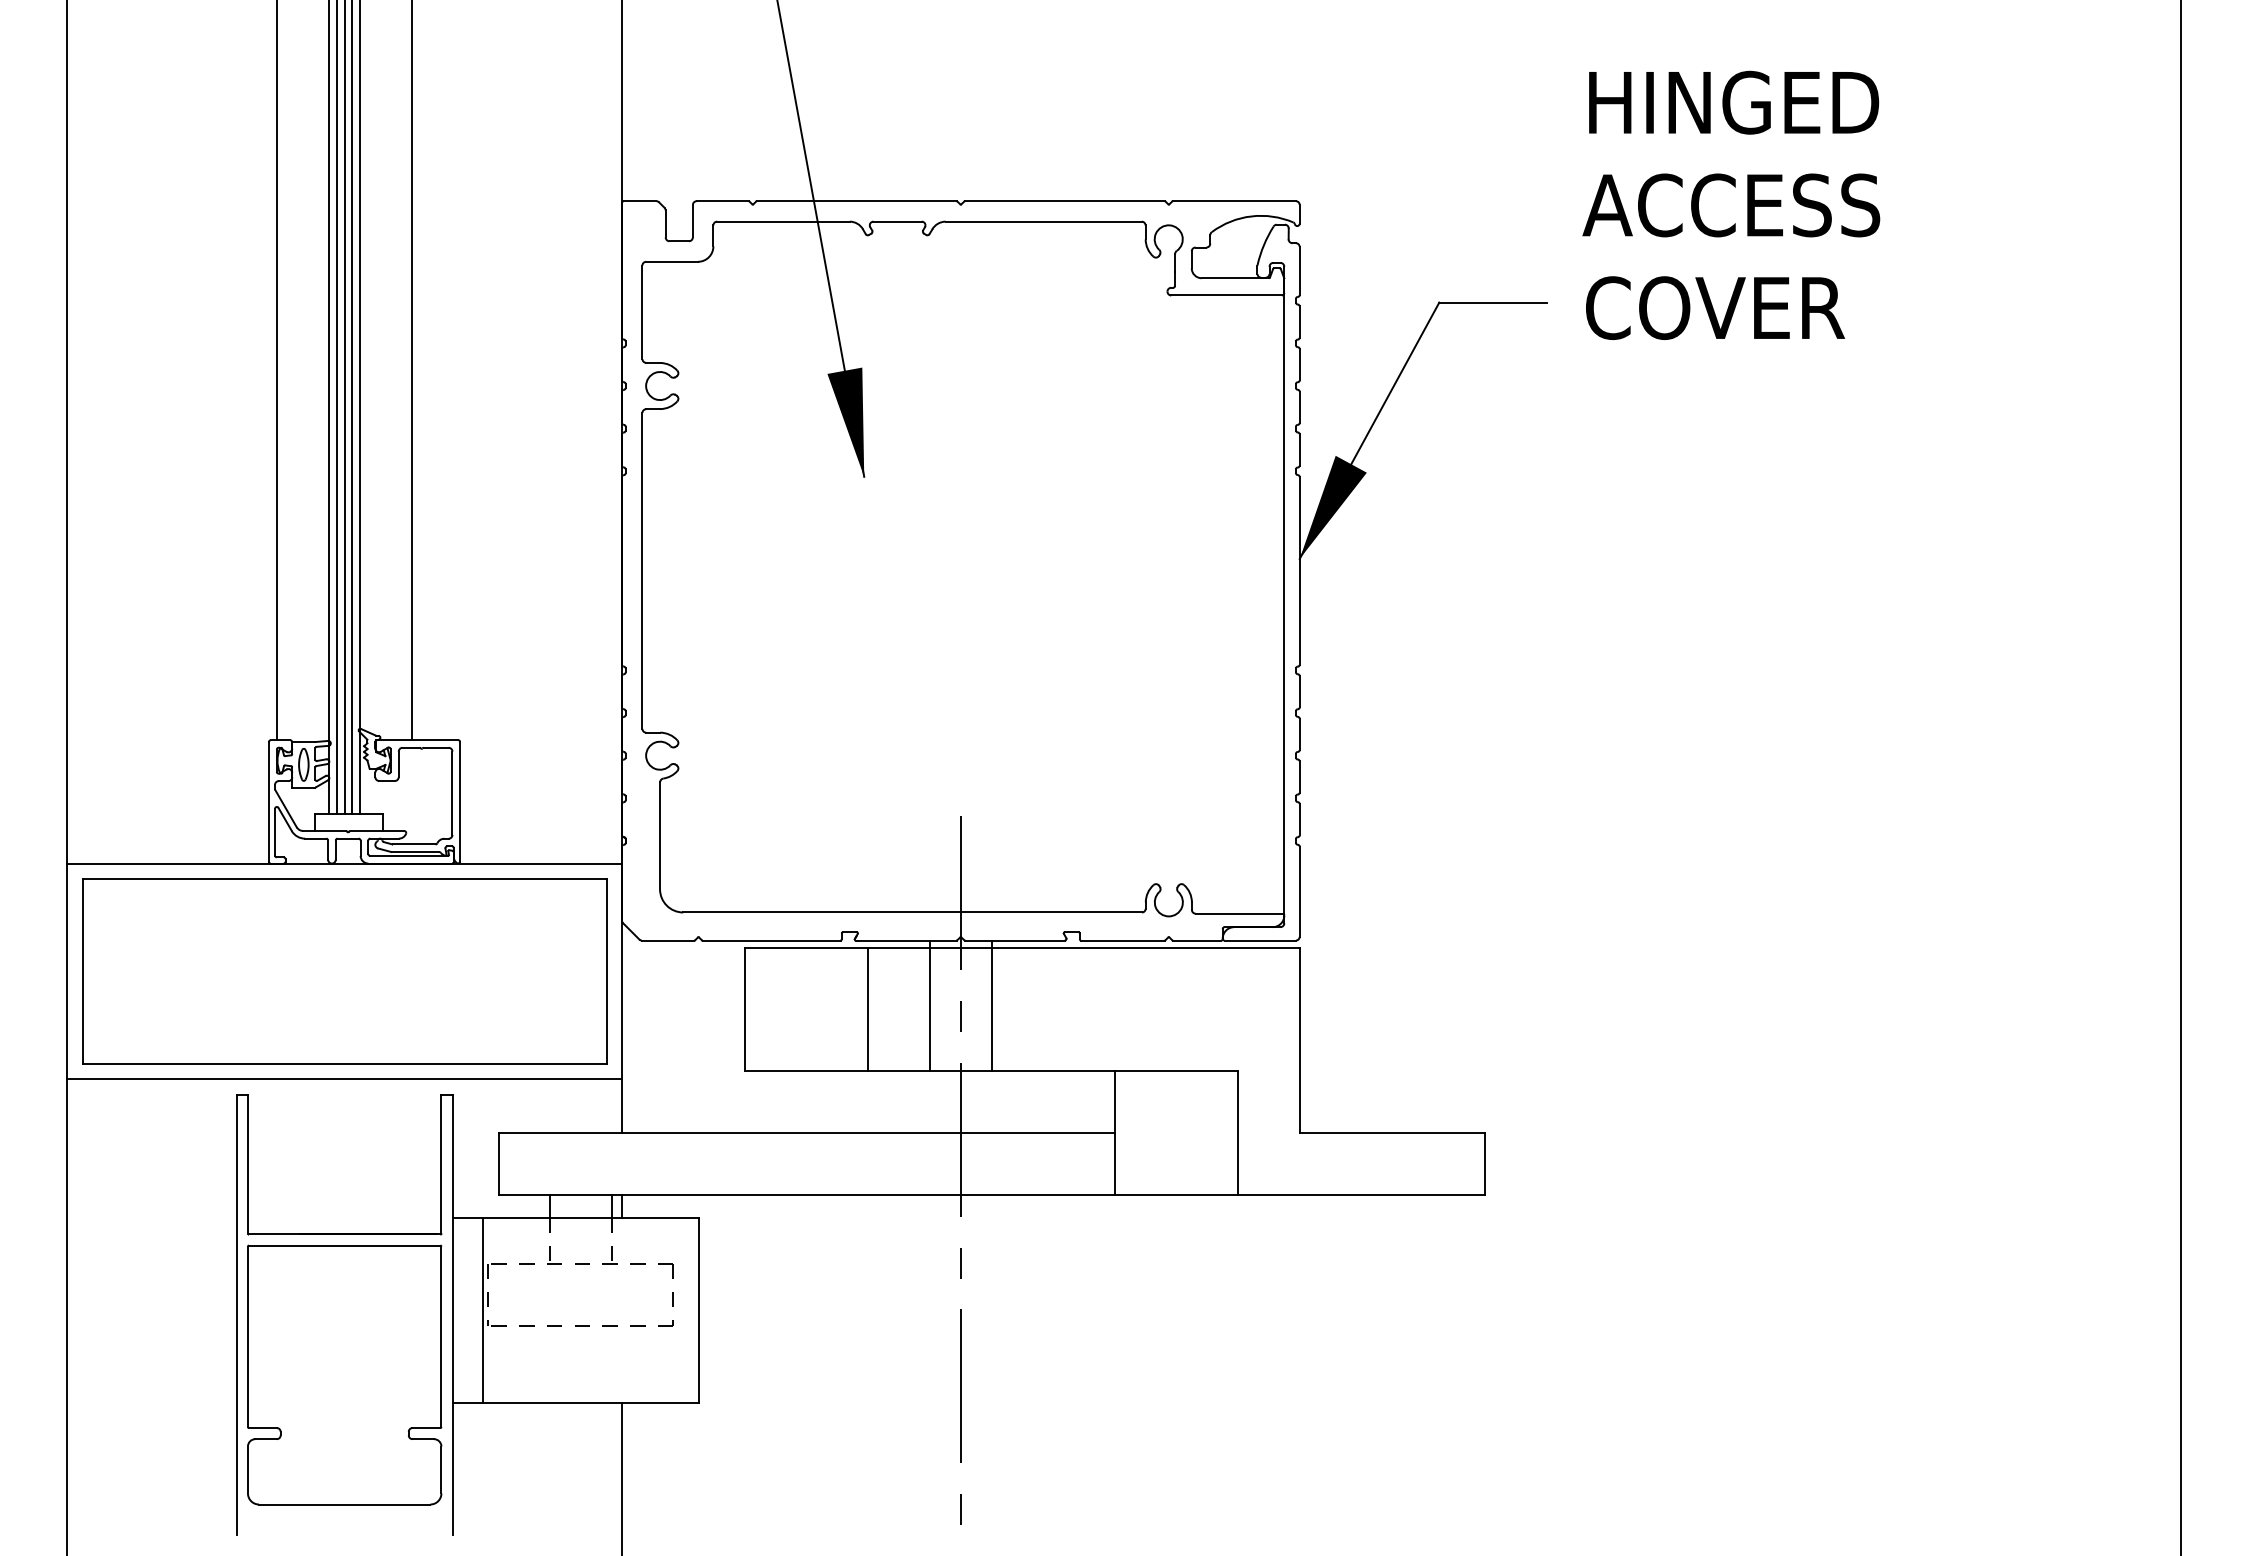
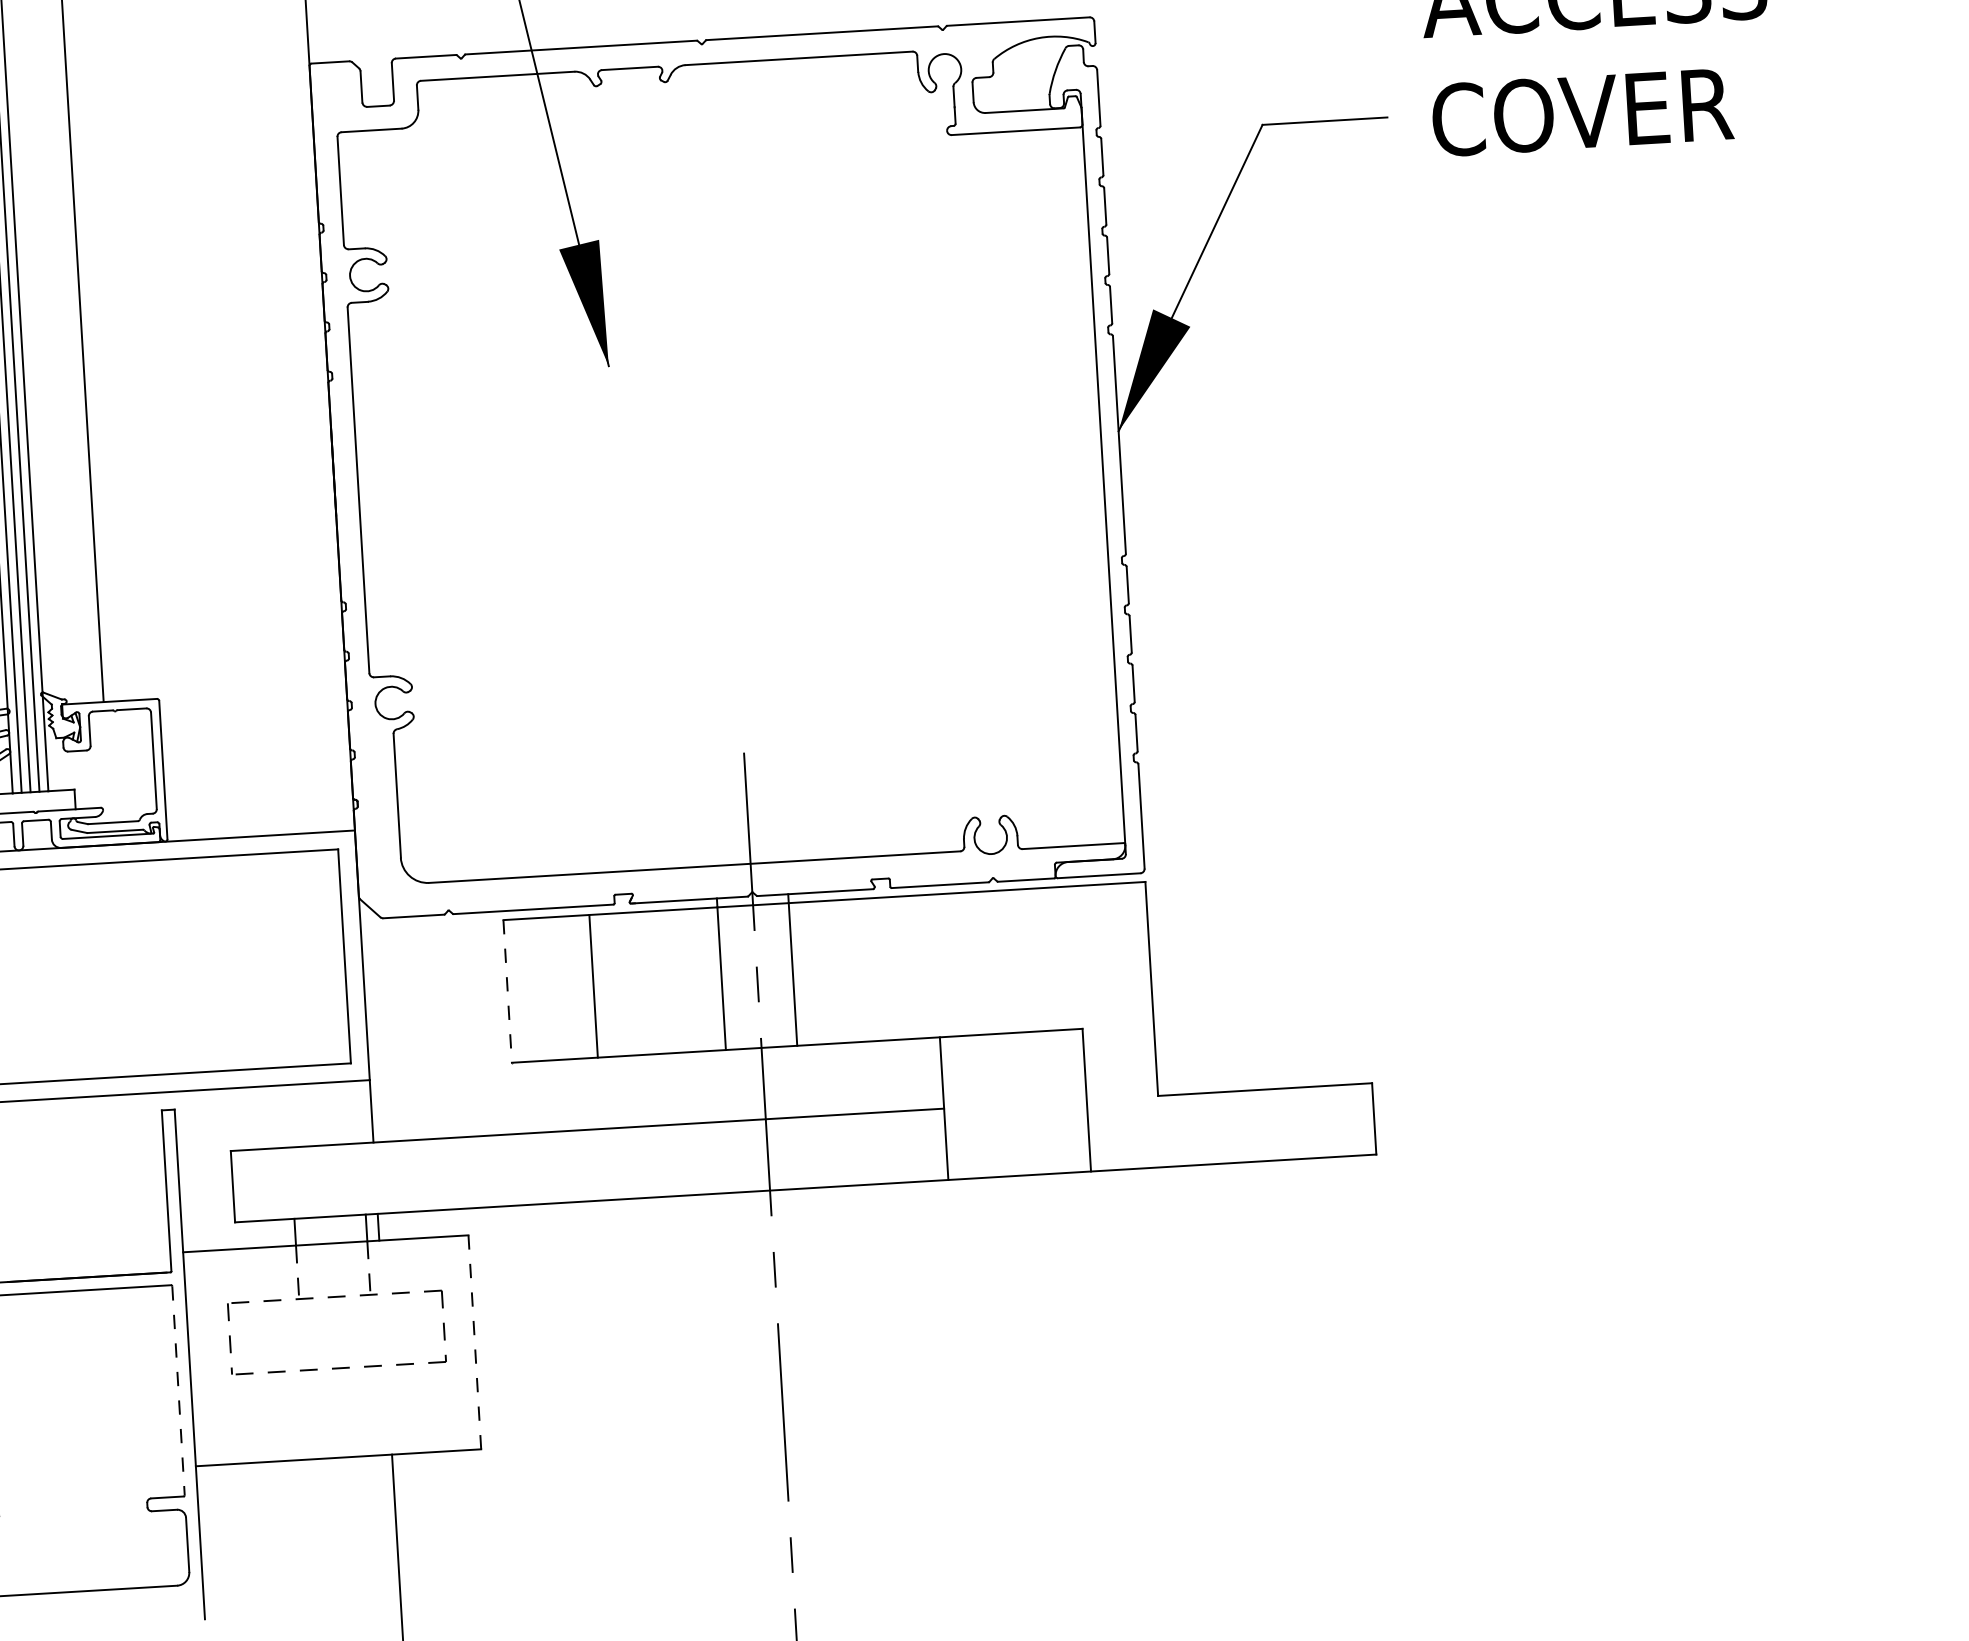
line: (745, 1009) -> (508, 990), solid -> dashed
line: (868, 1009) -> (593, 985), moved
line: (483, 1309) -> (225, 1356), removed
line: (698, 1310) -> (474, 1342), solid -> dashed
line: (441, 1337) -> (178, 1391), solid -> dashed

